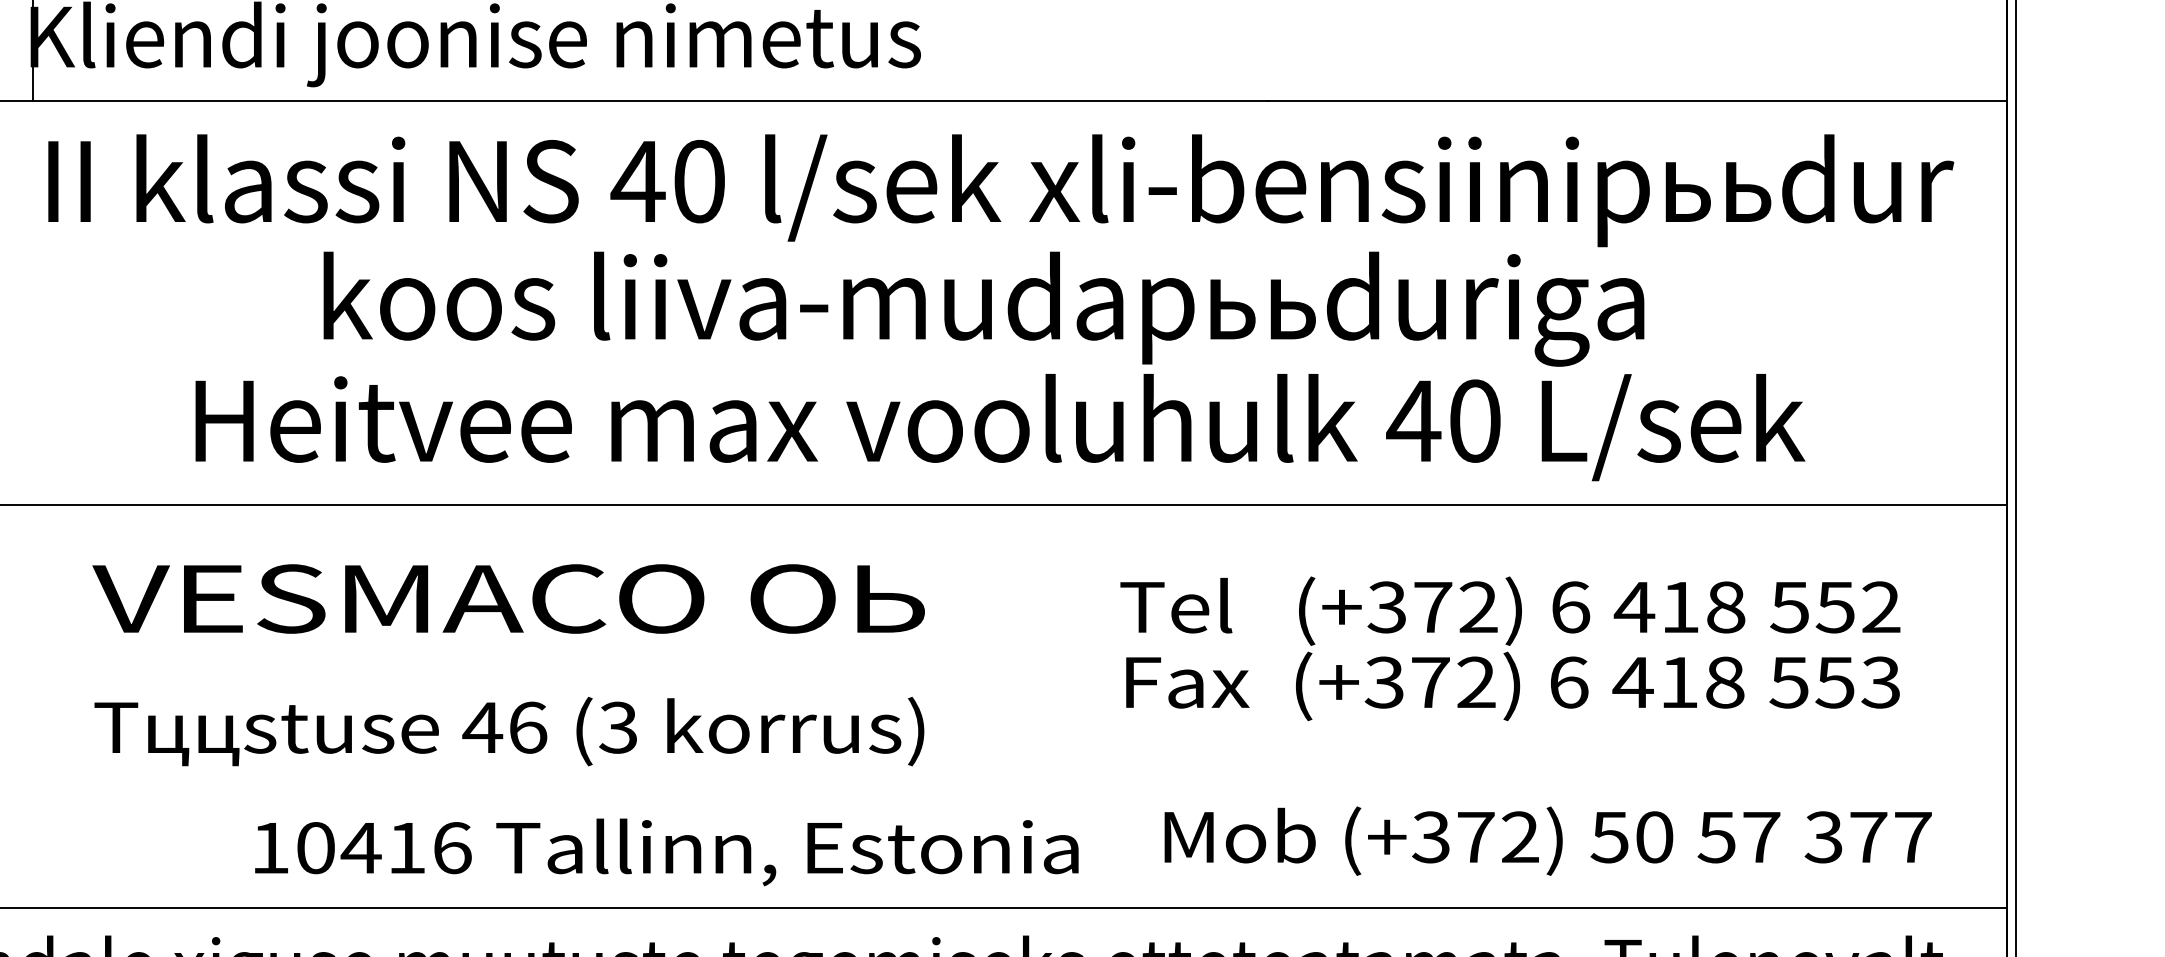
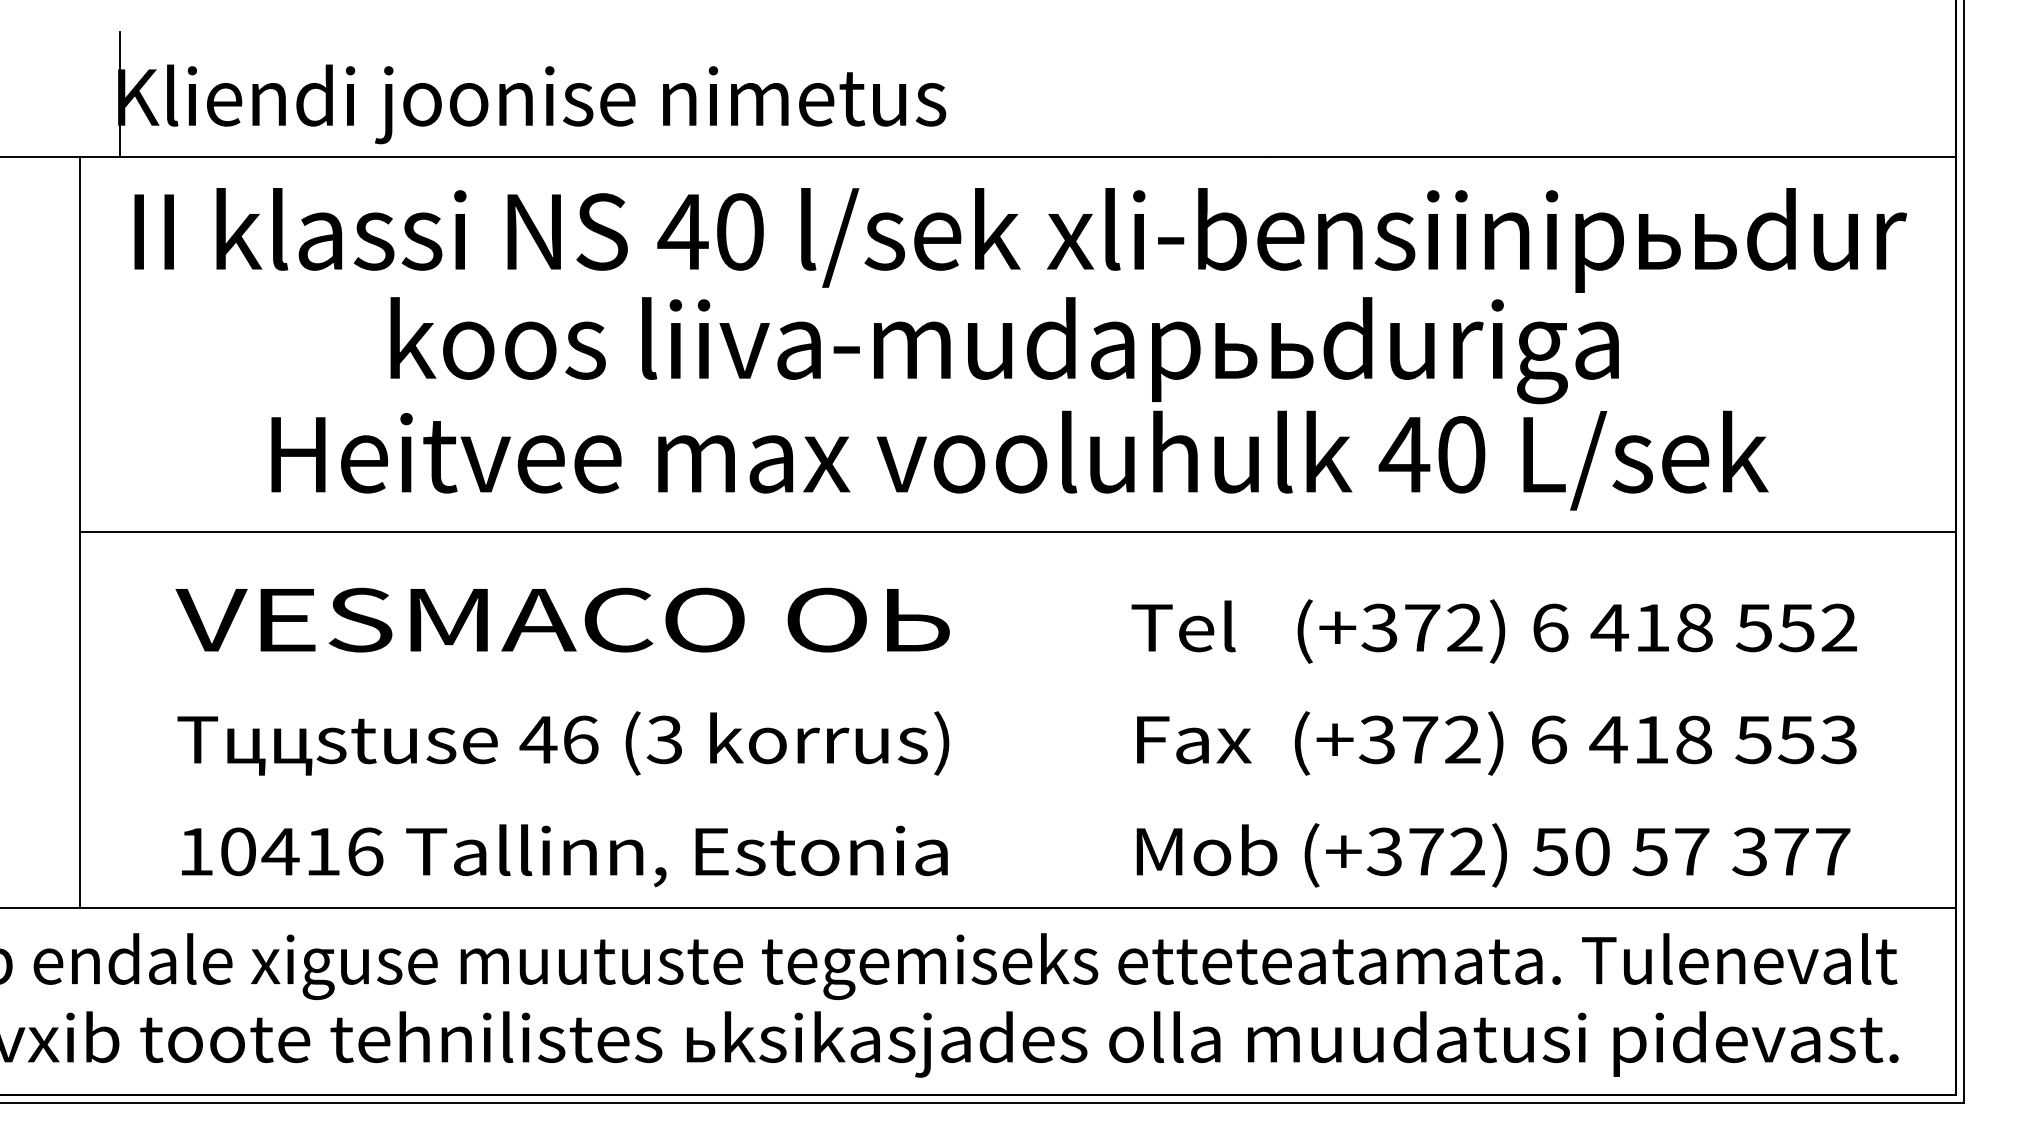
text: (1512, 686) -> (1496, 743), moved
text: (1548, 841) -> (1493, 855), moved
text: (666, 852) -> (564, 855), moved

